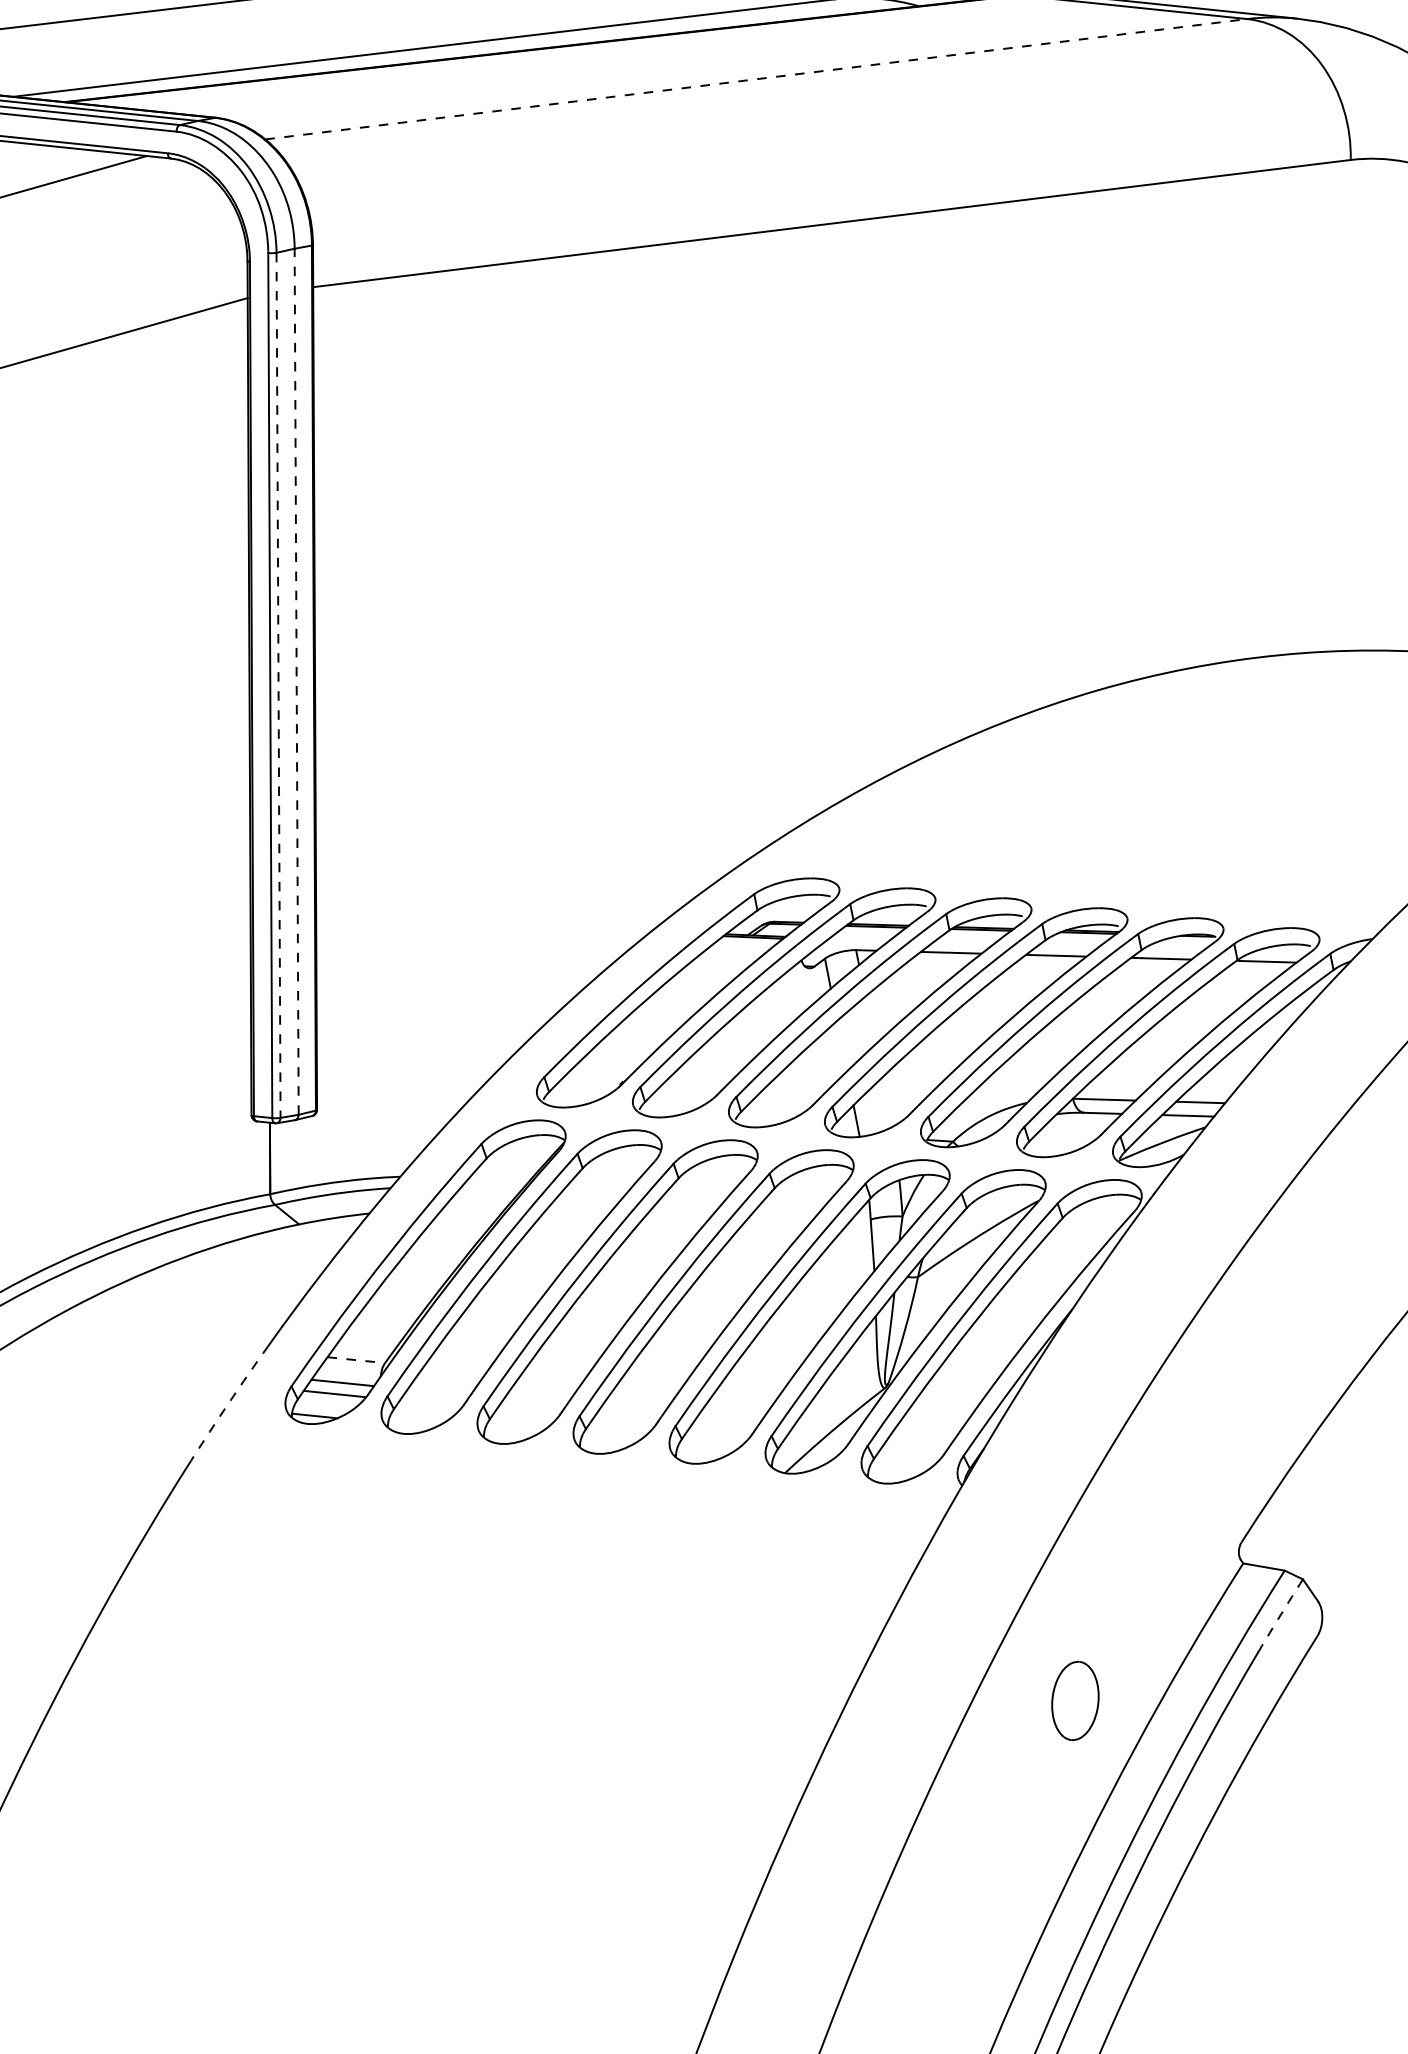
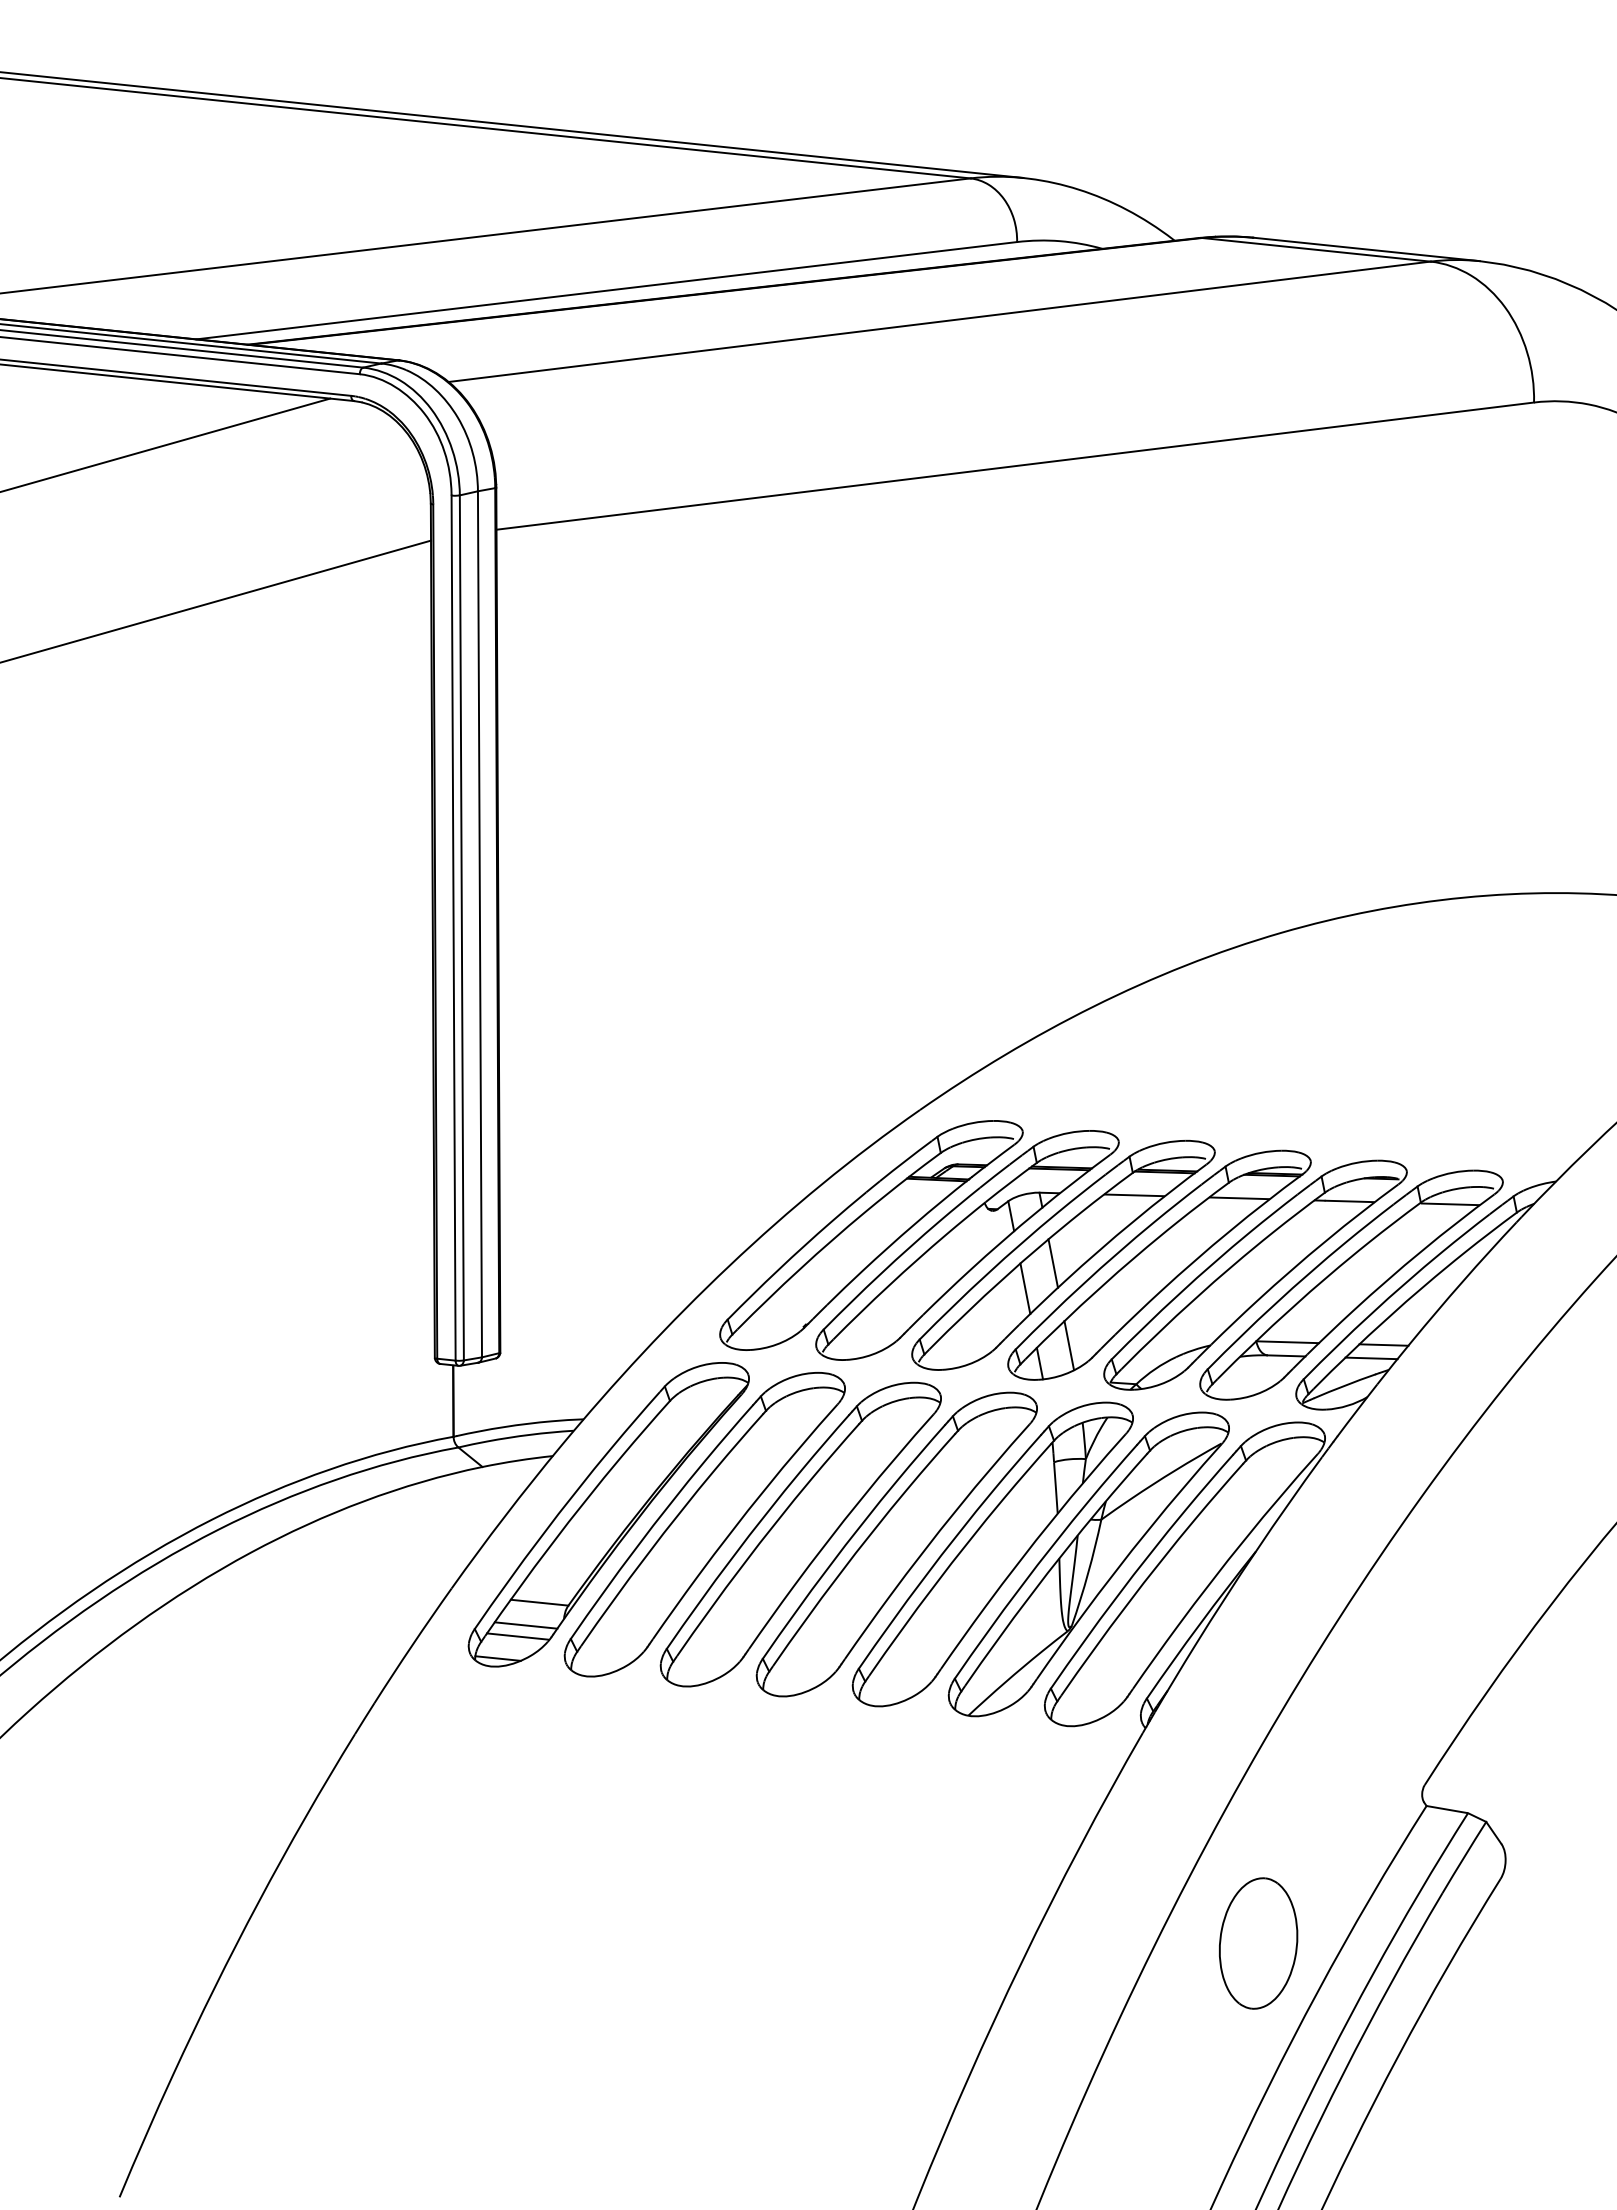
line: (756, 78) -> (939, 321), dashed -> solid
line: (296, 680) -> (479, 923), dashed -> solid
line: (278, 684) -> (461, 927), dashed -> solid
line: (869, 1020) -> (1052, 1263), added
line: (842, 1045) -> (1025, 1288), added
line: (886, 1102) -> (1069, 1345), added
line: (356, 1359) -> (539, 1602), dashed -> solid
arc: (229, 1402) -> (412, 1645), dashed -> solid
arc: (1281, 1614) -> (1464, 1857), dashed -> solid
part: (1075, 1700) -> (1258, 1943), size x1.67

